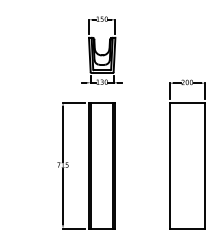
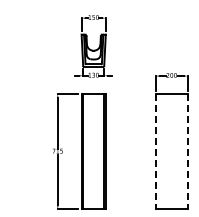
line: (169, 165) -> (155, 151), solid -> dashed
line: (204, 165) -> (187, 151), solid -> dashed

